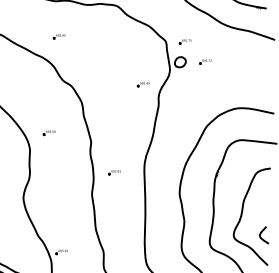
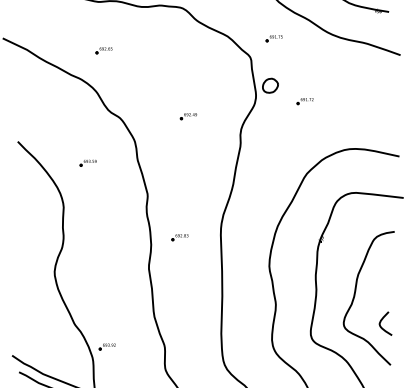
part: (184, 41) -> (273, 38), moved
part: (205, 62) -> (304, 101), moved
part: (142, 84) -> (187, 116), moved
part: (48, 132) -> (87, 162), moved

